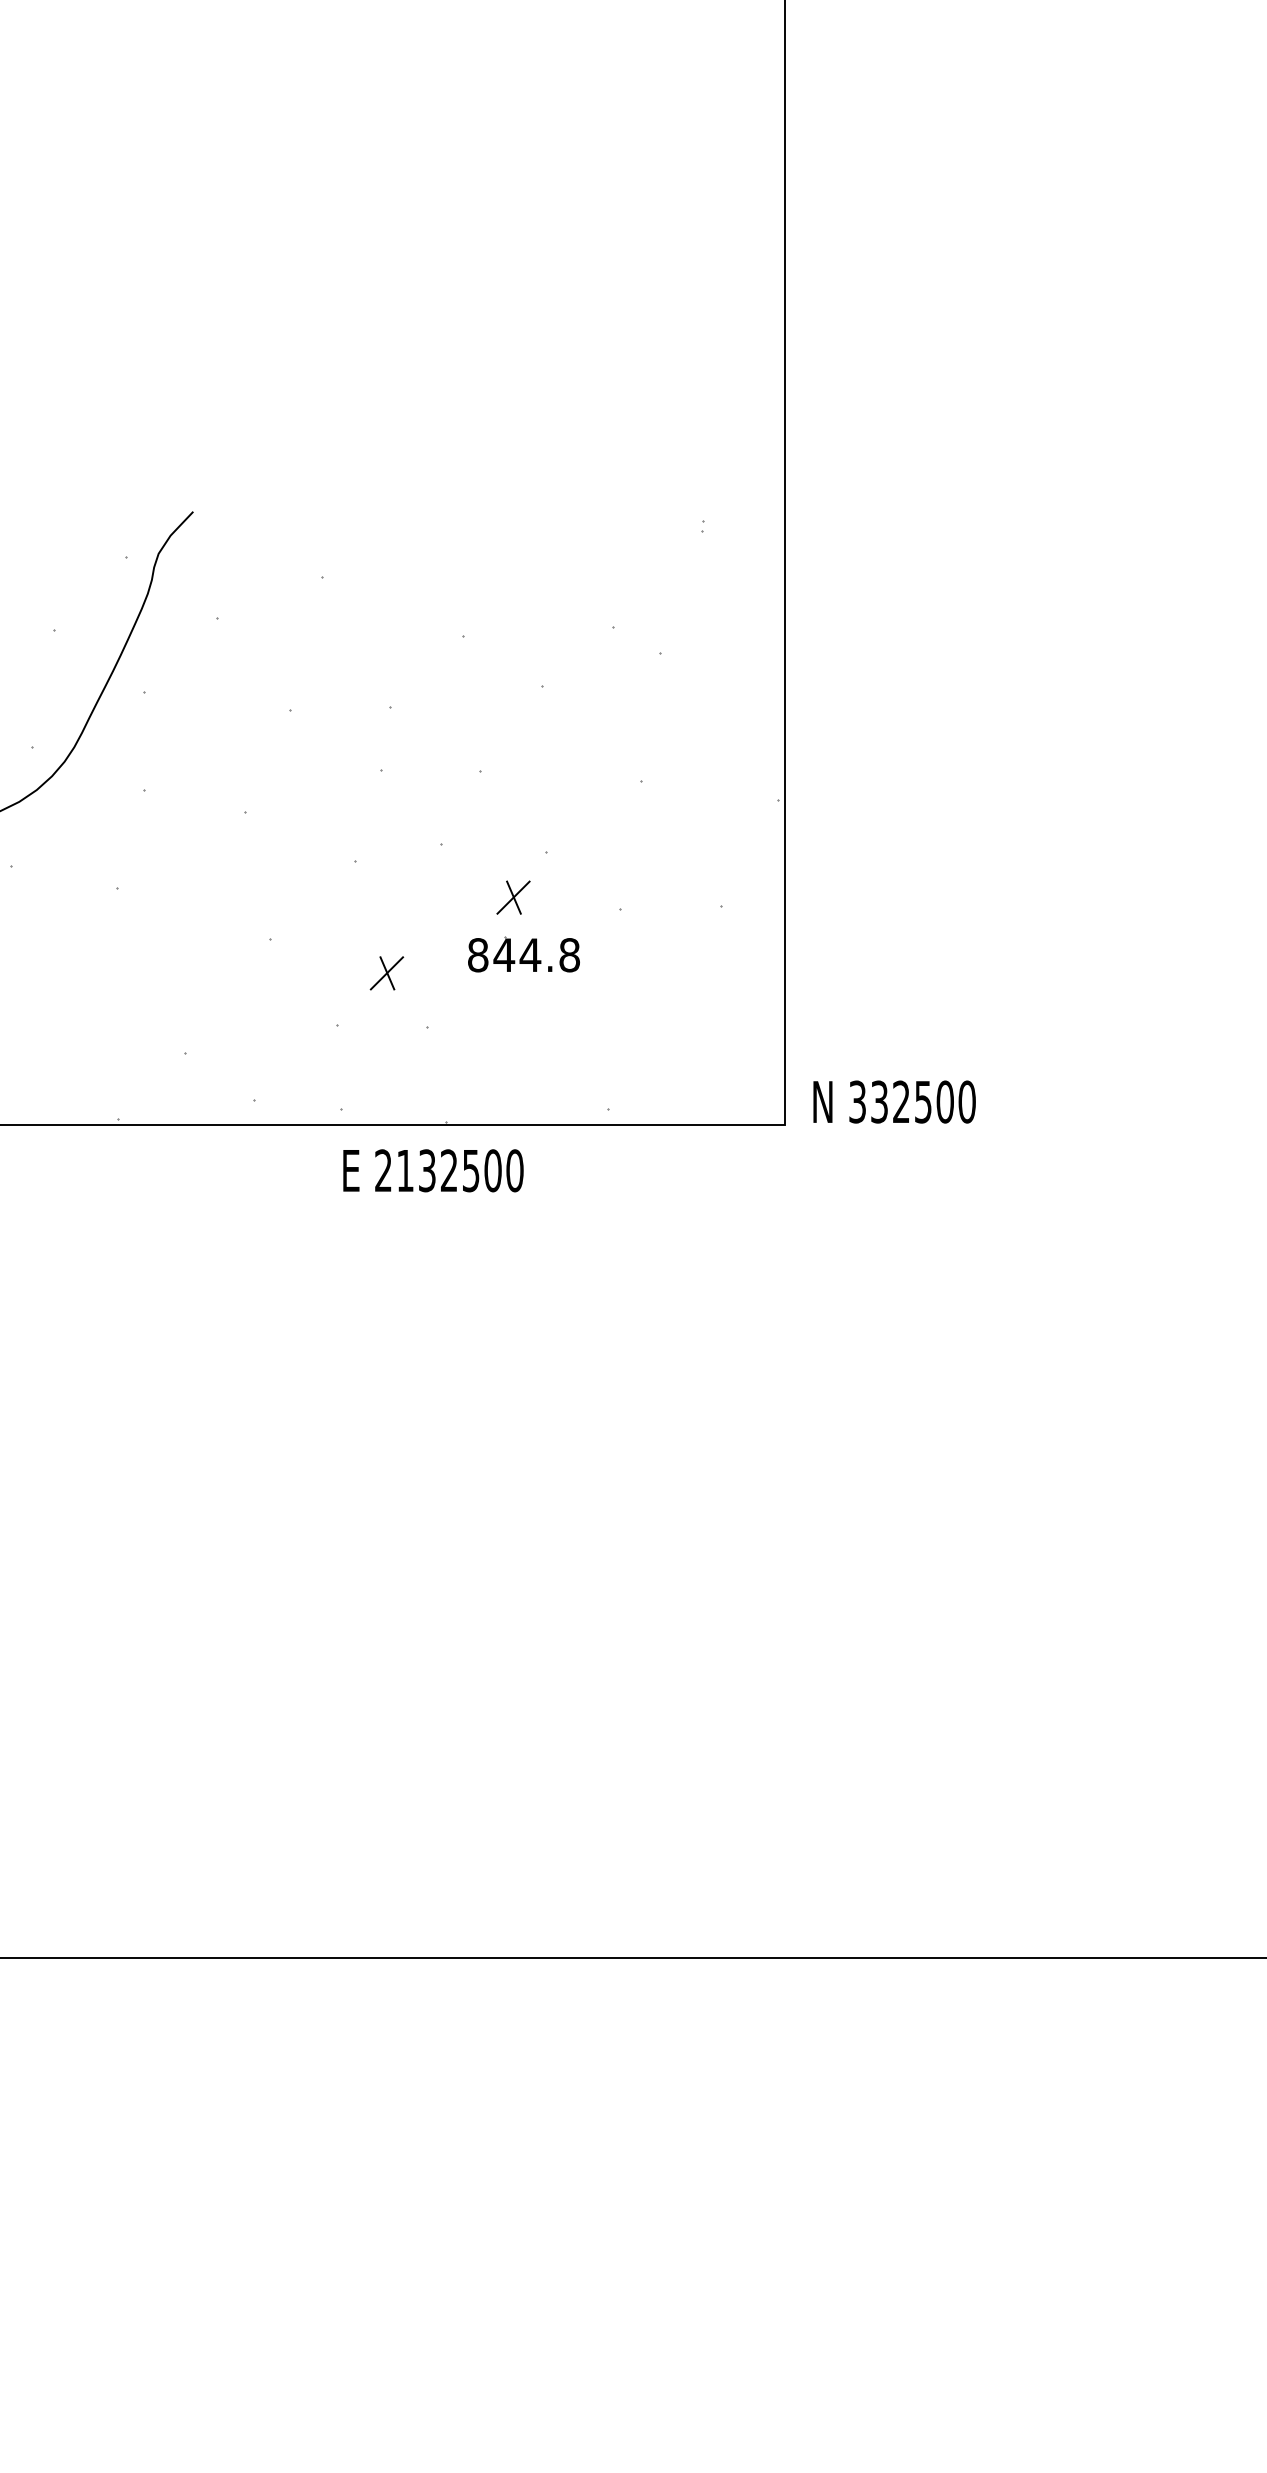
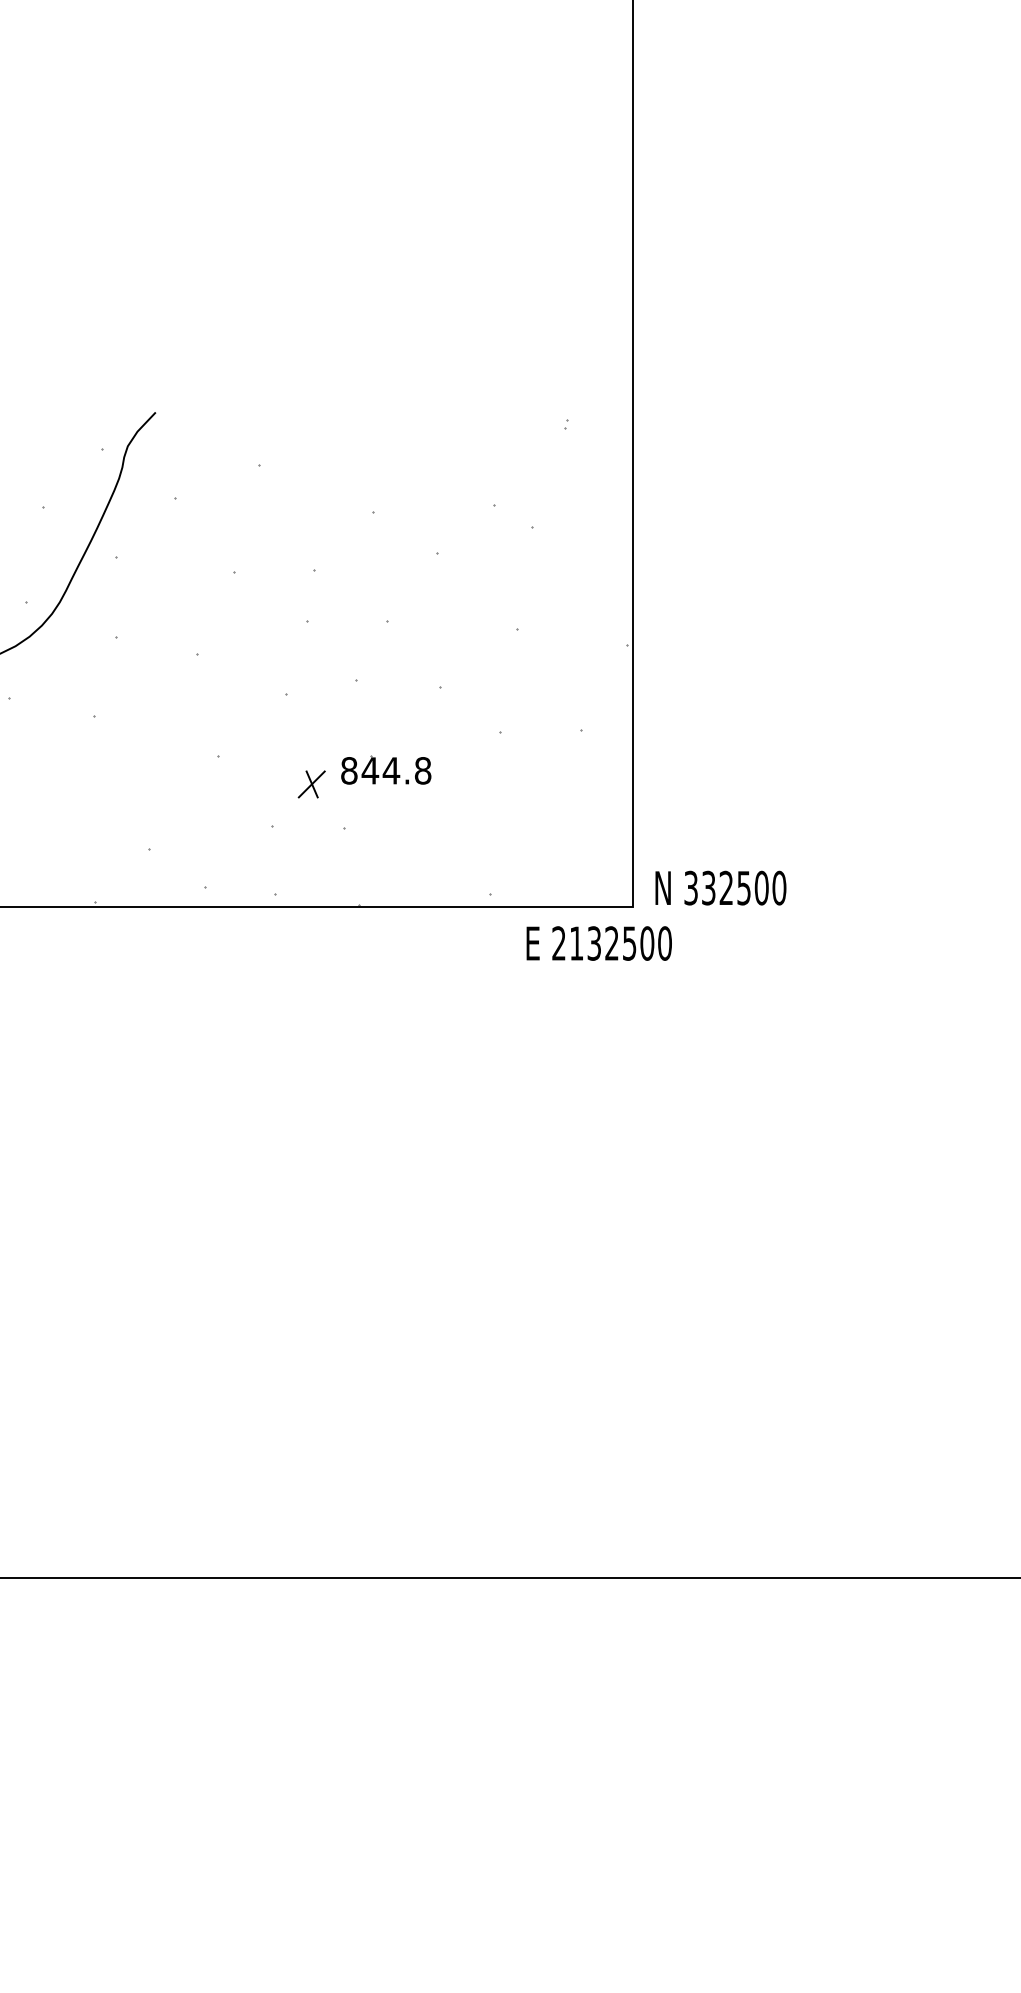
part: (513, 897) -> (413, 723), removed
part: (524, 953) -> (386, 769), moved
text: (432, 1170) -> (598, 943), moved

